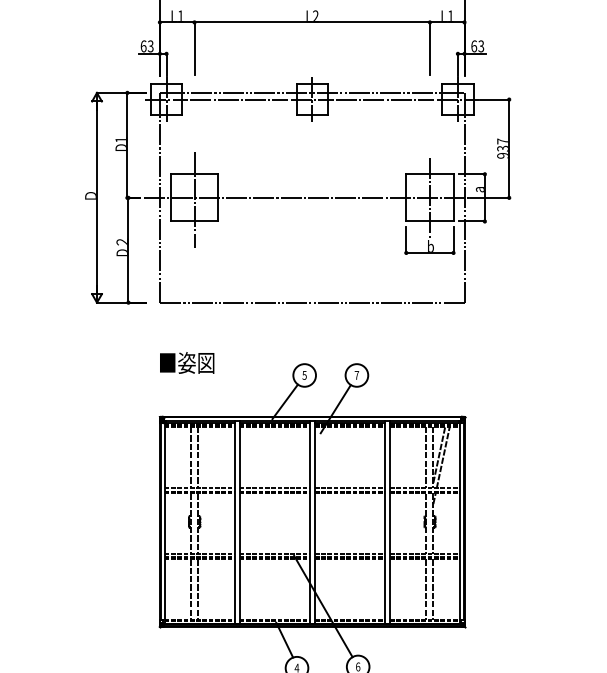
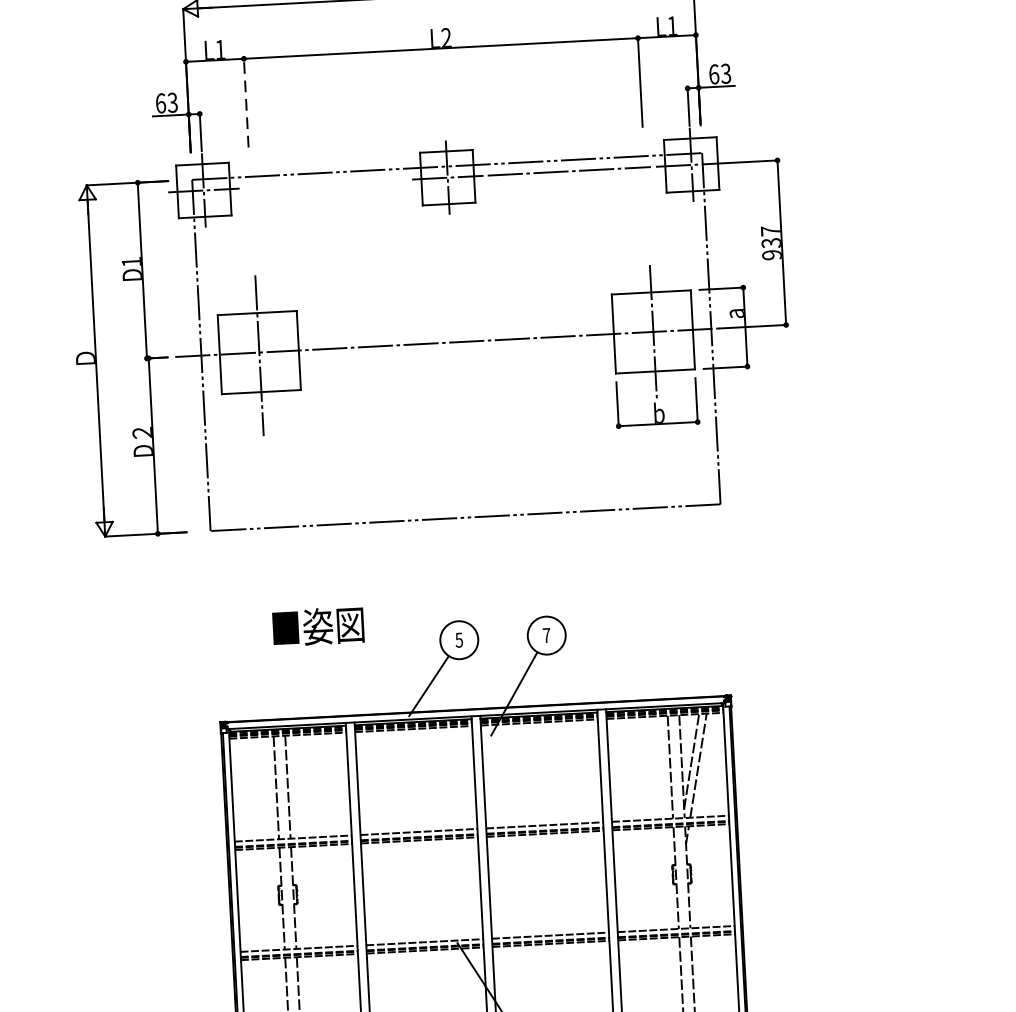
line: (194, 48) -> (246, 102), solid -> dashed
line: (238, 99) -> (324, 184), removed
text: (187, 362) -> (318, 625), moved

